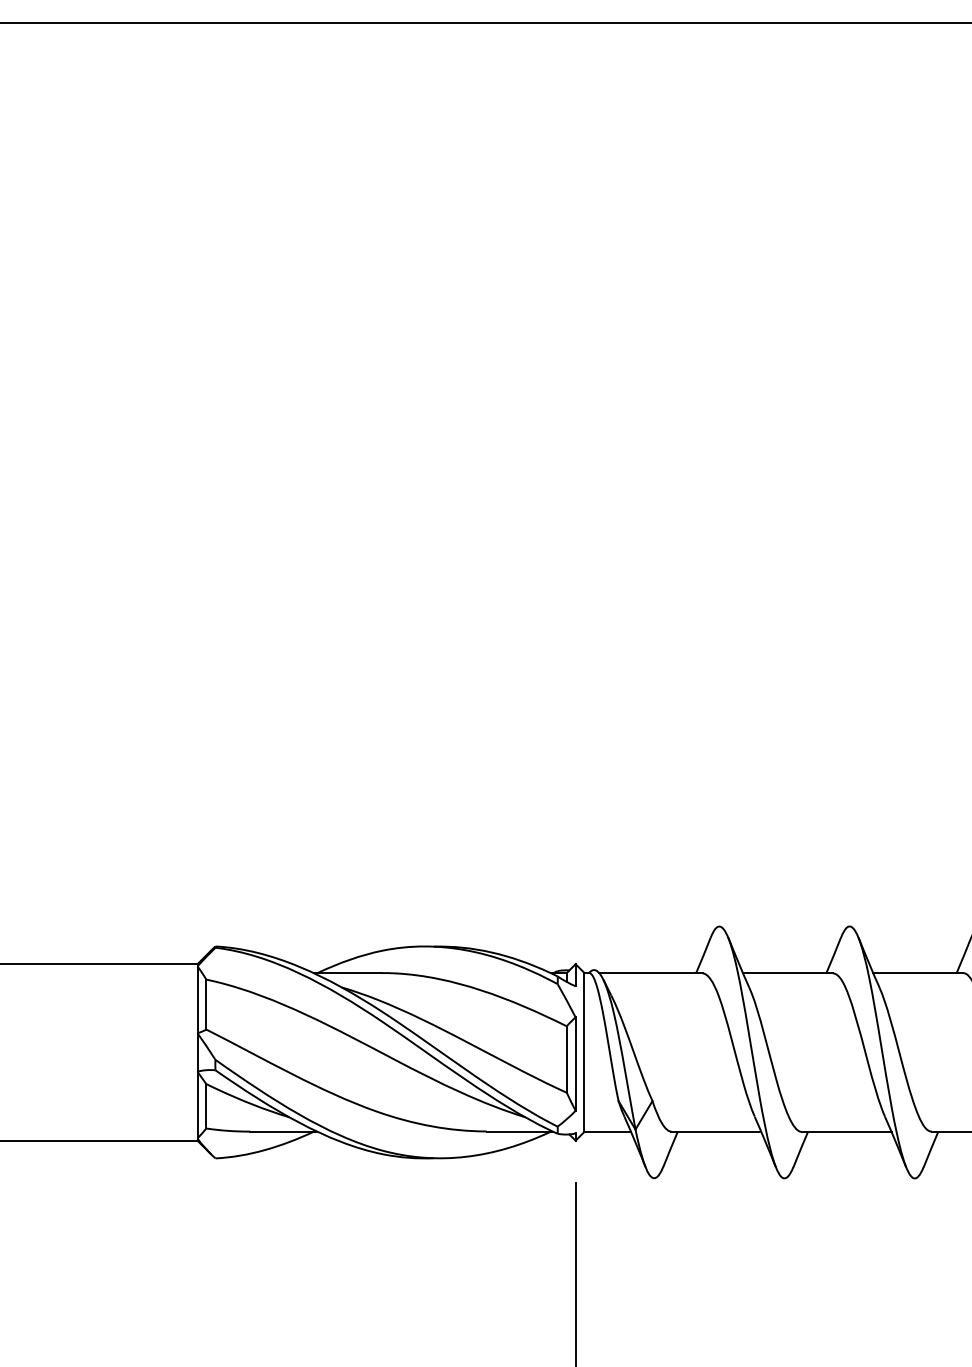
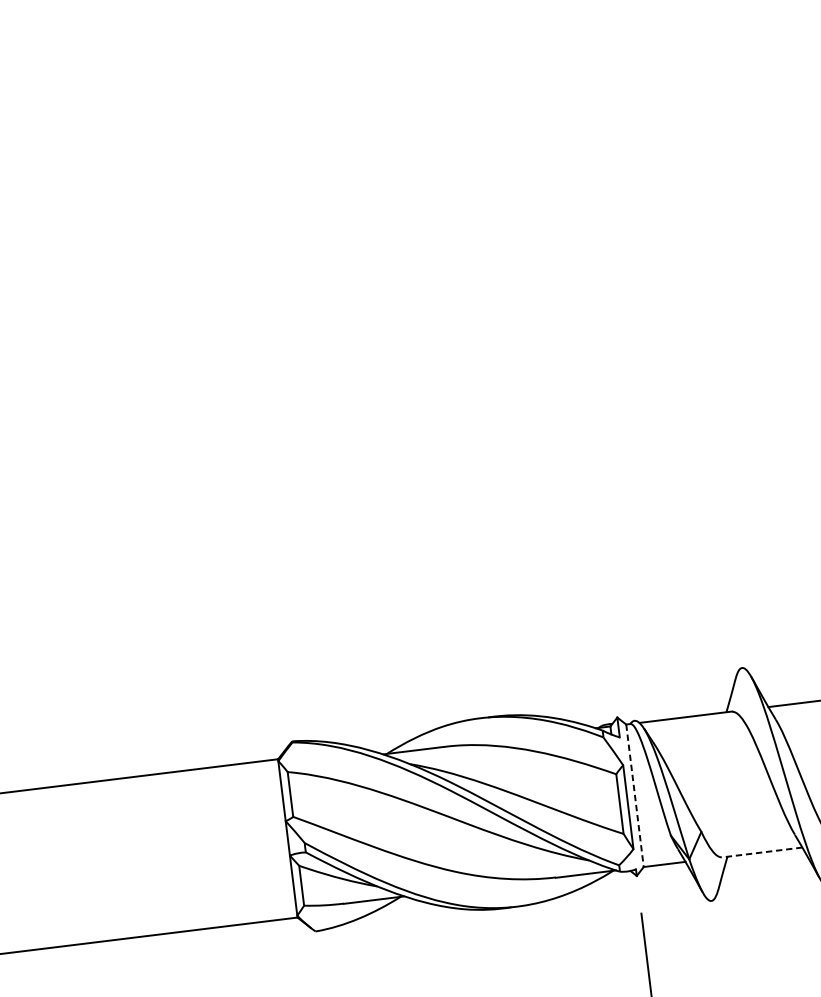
line: (584, 1052) -> (635, 795), solid -> dashed
line: (716, 1131) -> (762, 852), solid -> dashed

